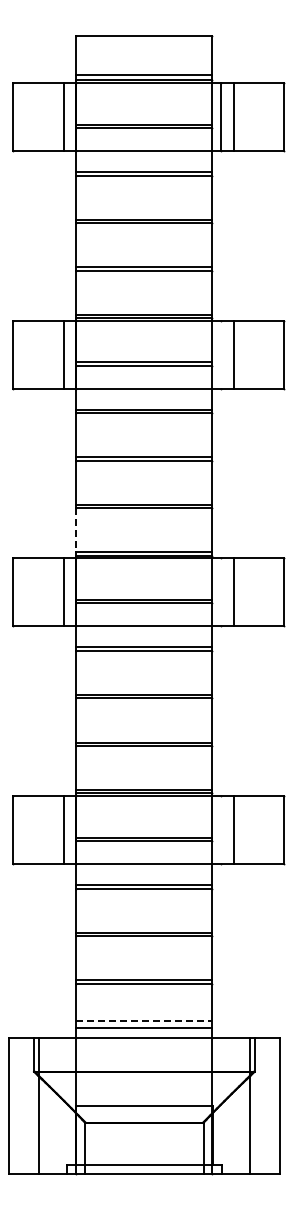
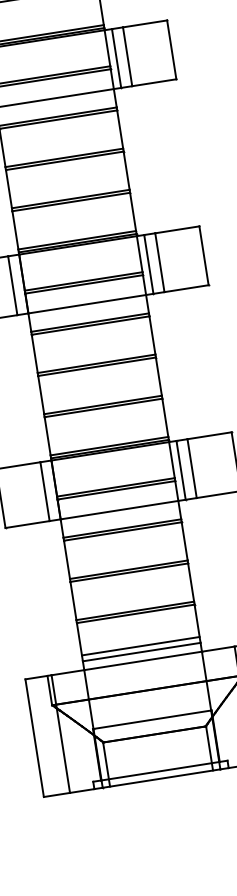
line: (220, 354) -> (116, 58), added
line: (76, 530) -> (15, 230), dashed -> solid
line: (220, 592) -> (148, 264), added
line: (220, 829) -> (180, 470), added
line: (144, 1020) -> (140, 645), dashed -> solid

